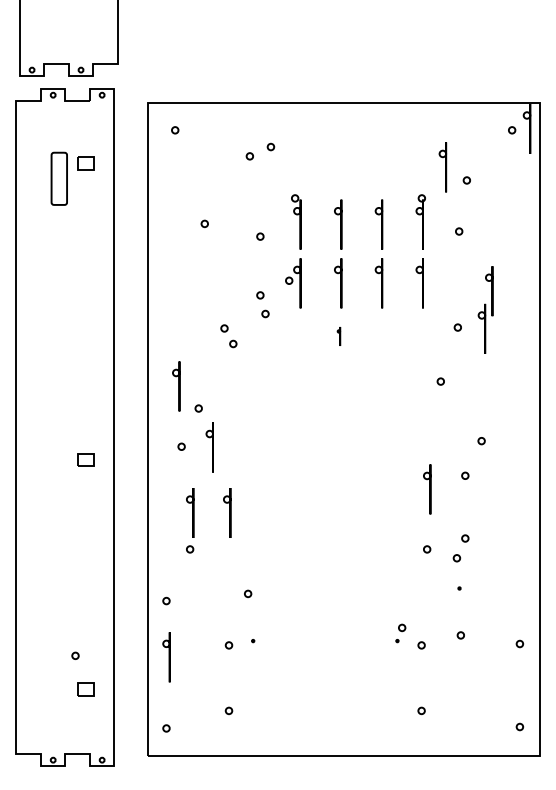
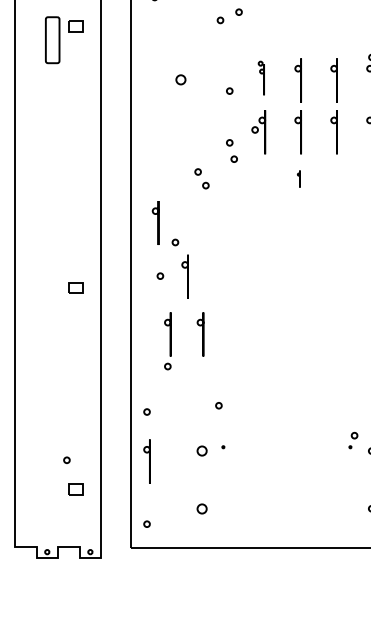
part: (296, 221) -> (261, 77), size x0.7
part: (204, 223) -> (180, 79), size x1.6
part: (228, 645) -> (201, 451), size x1.6
part: (228, 710) -> (201, 508), size x1.6

